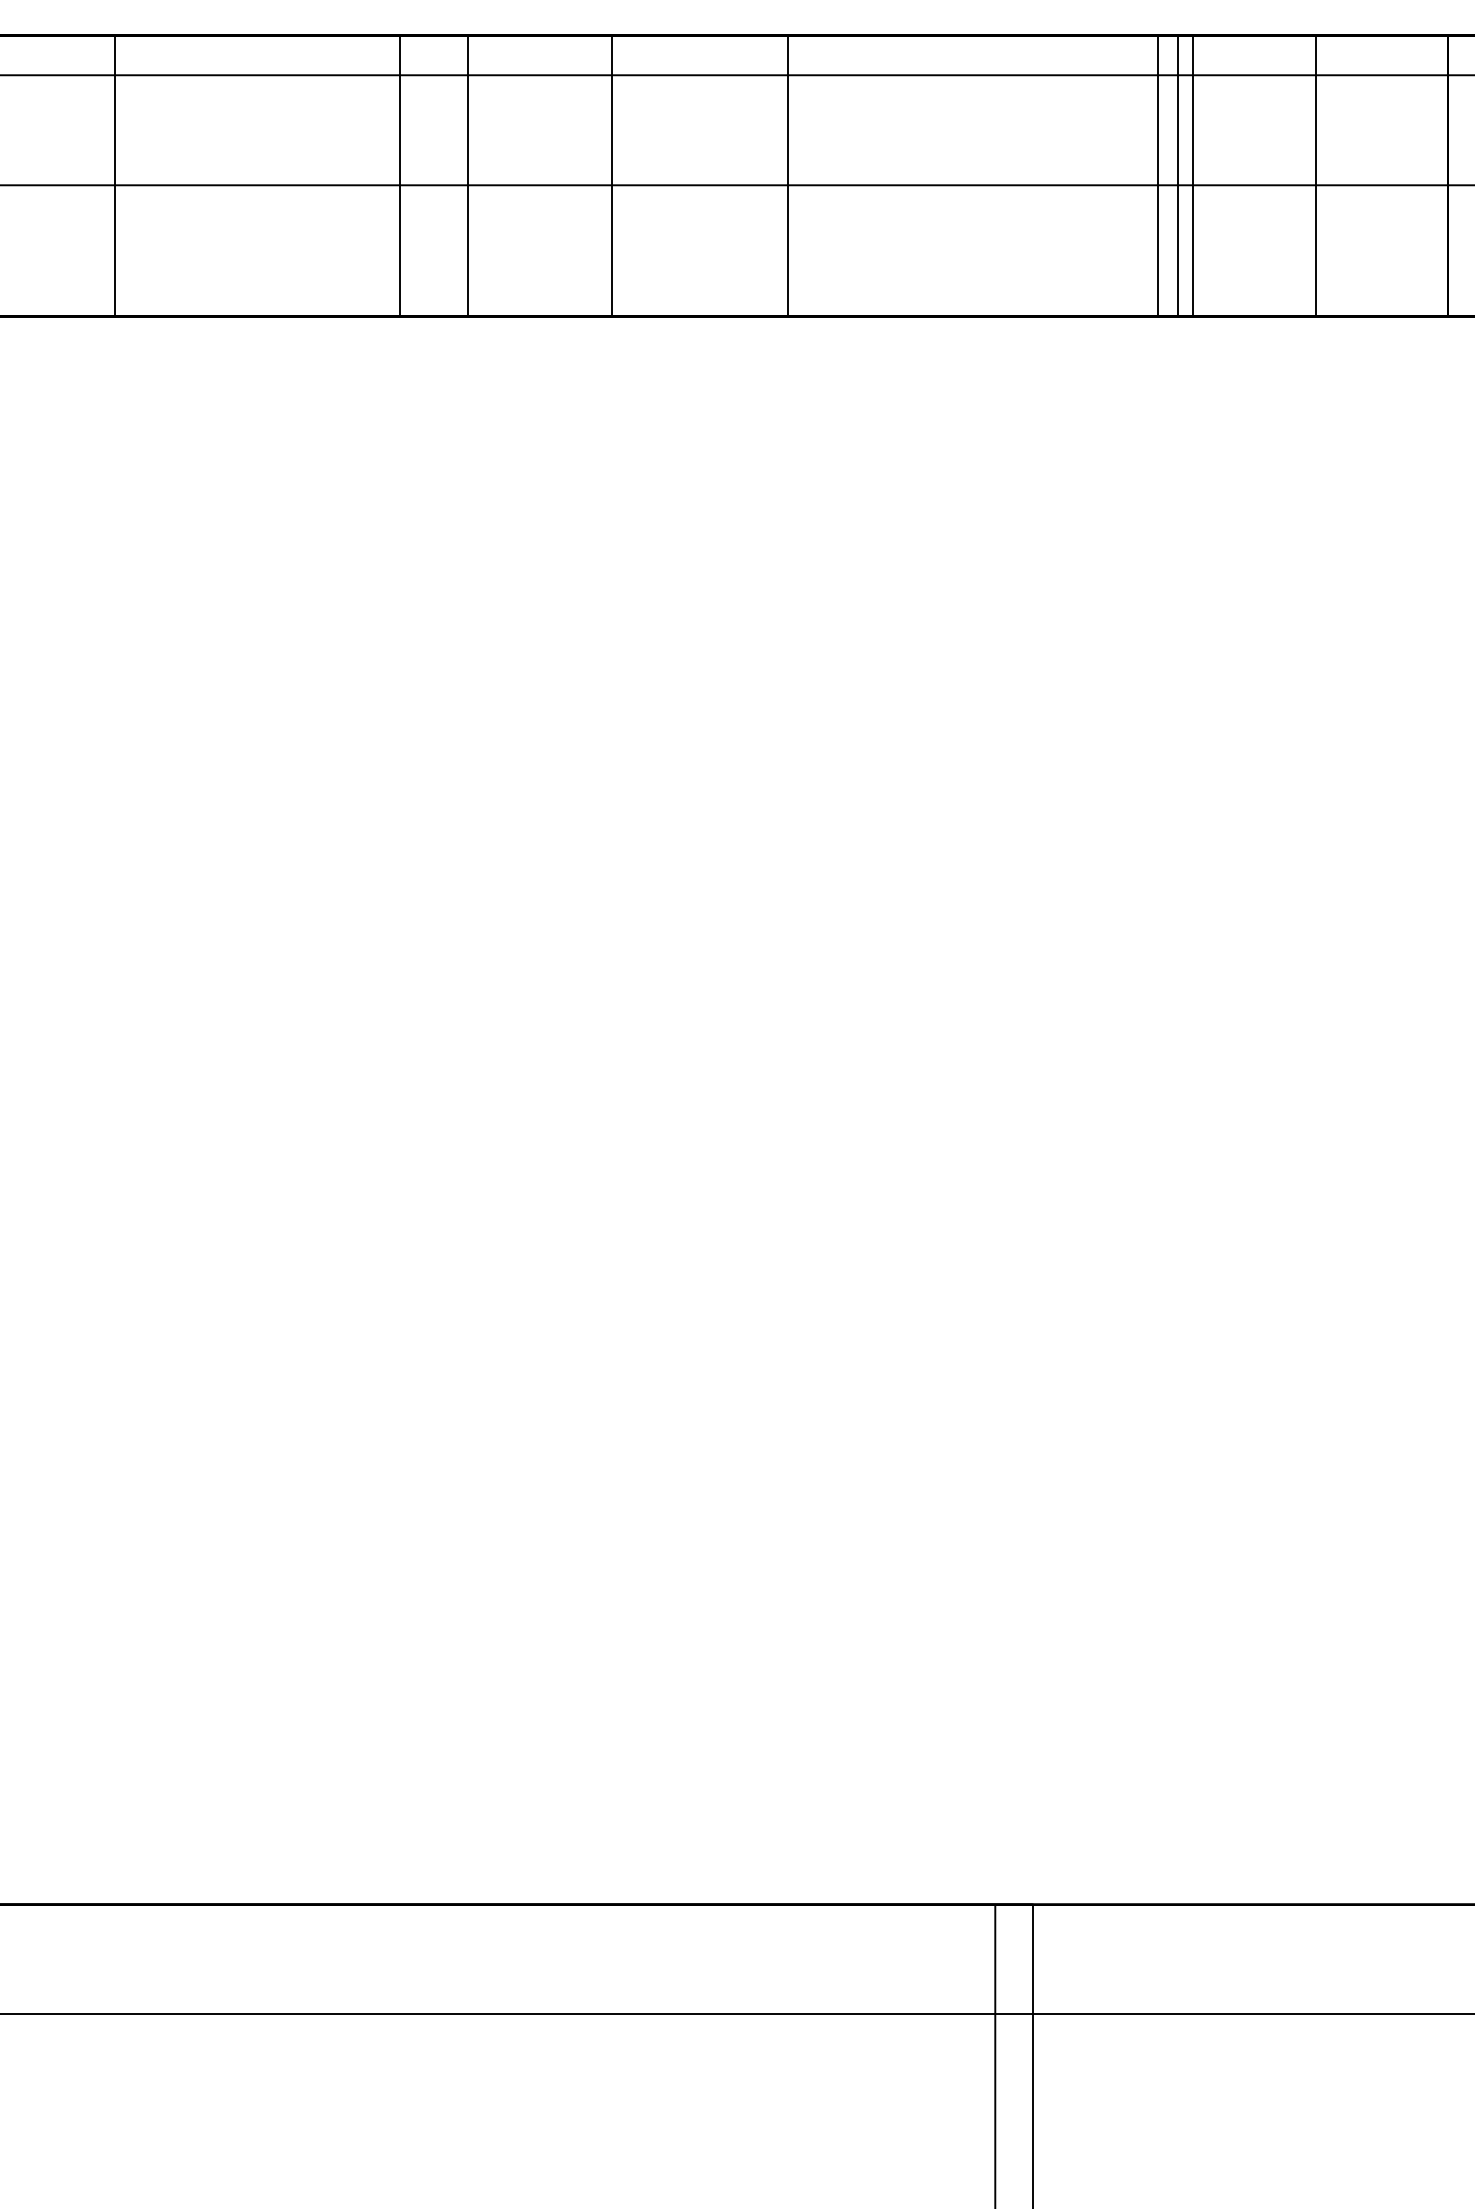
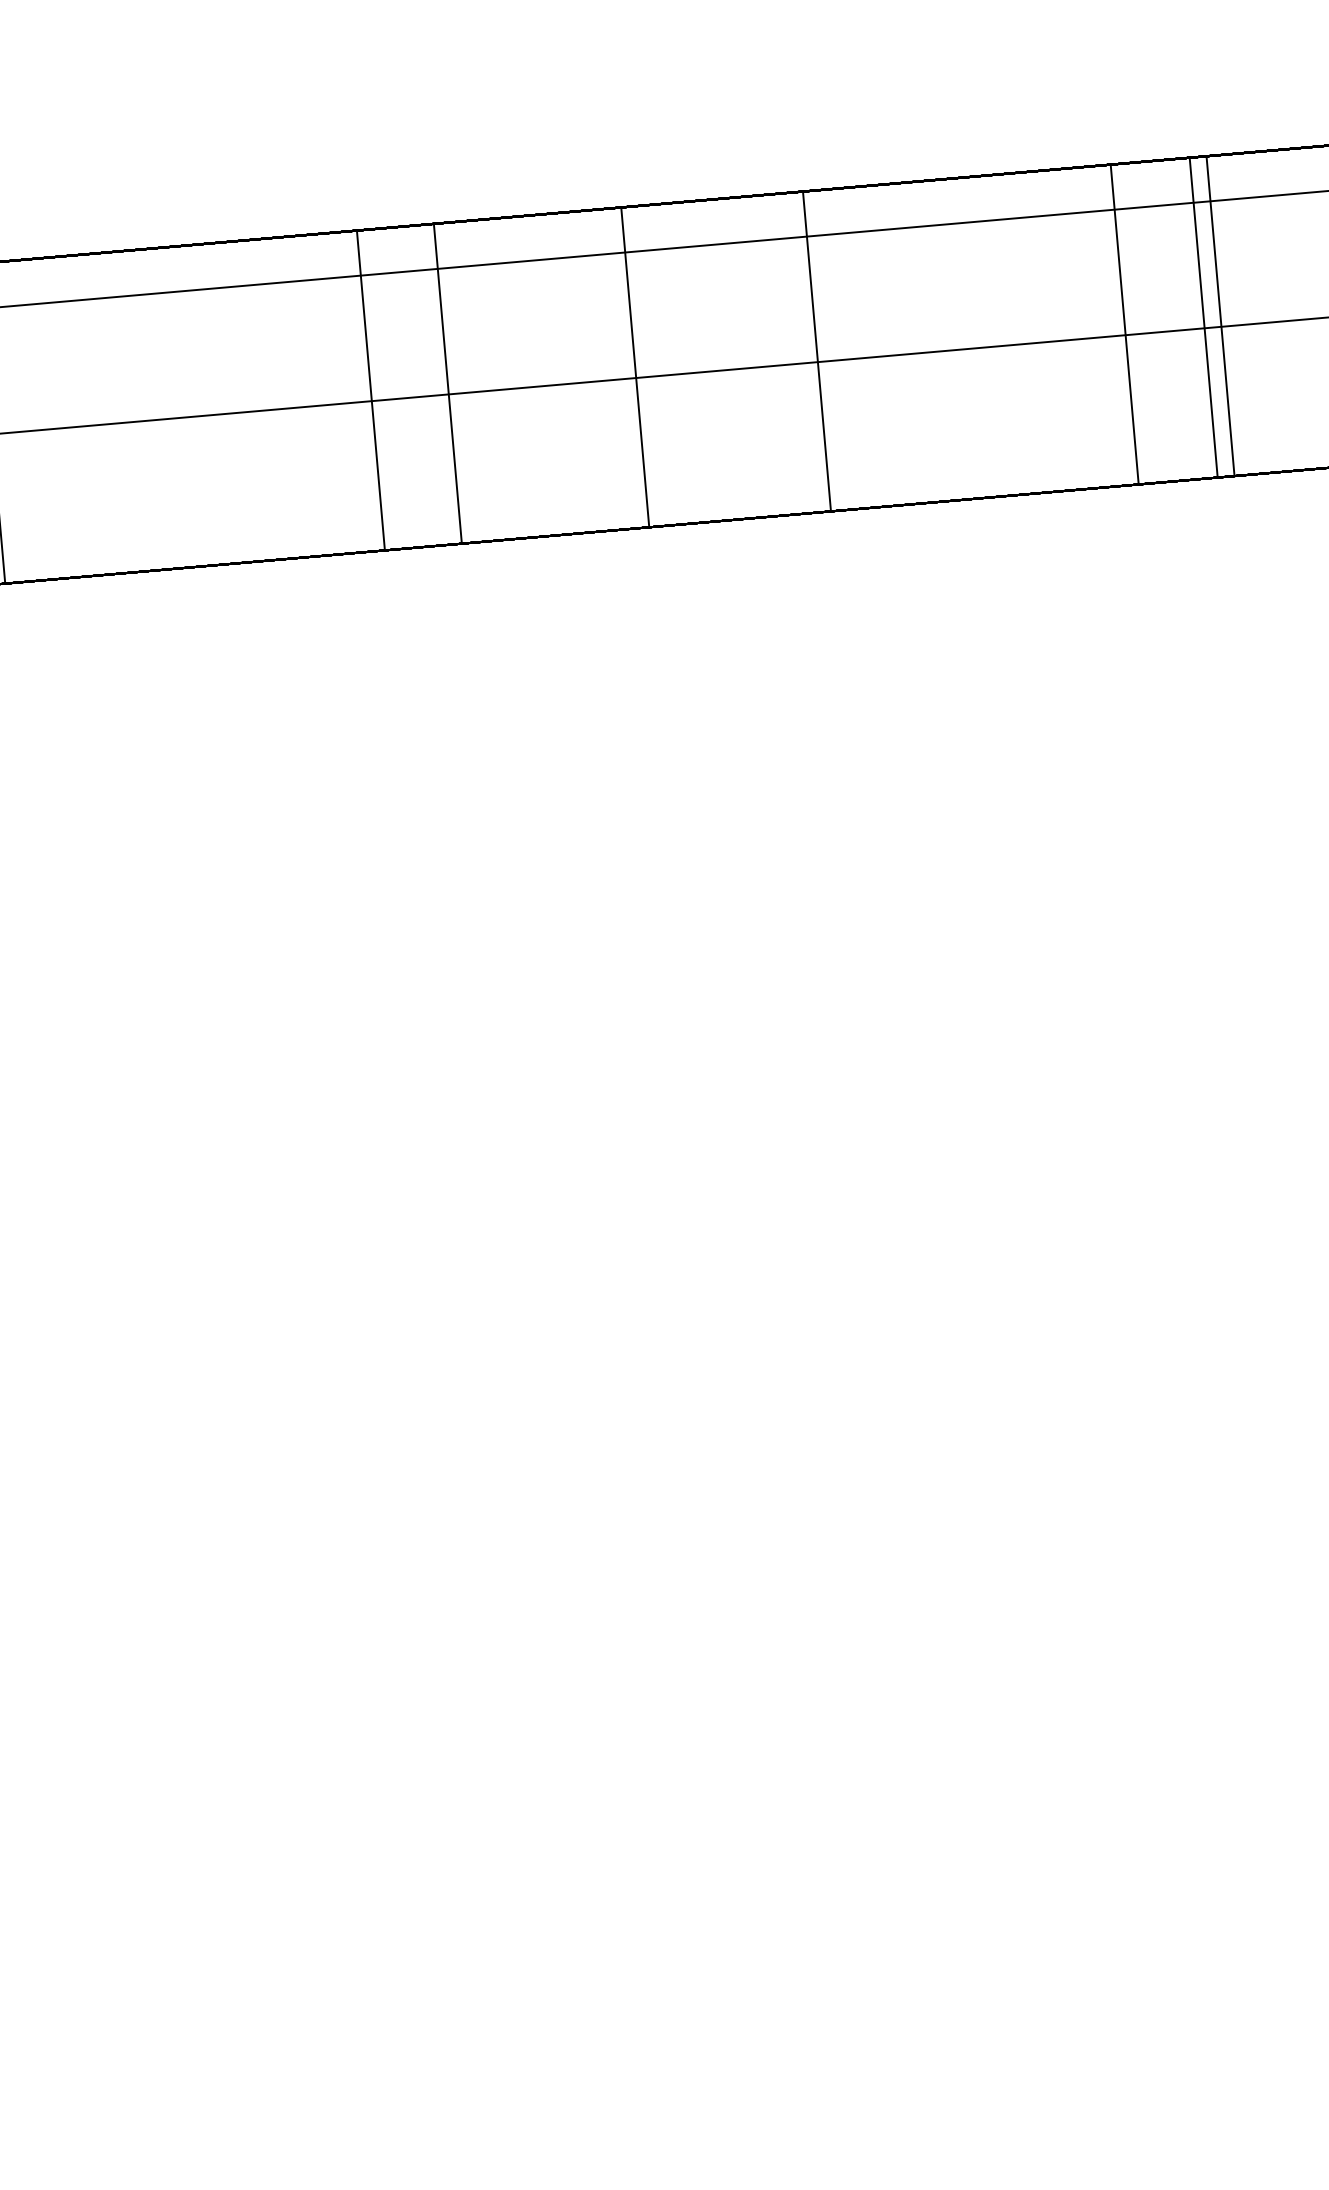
line: (399, 175) -> (370, 390), moved
line: (468, 175) -> (447, 383), moved
line: (611, 175) -> (635, 366), moved
line: (787, 175) -> (816, 351), moved
line: (1157, 175) -> (1124, 324), moved

